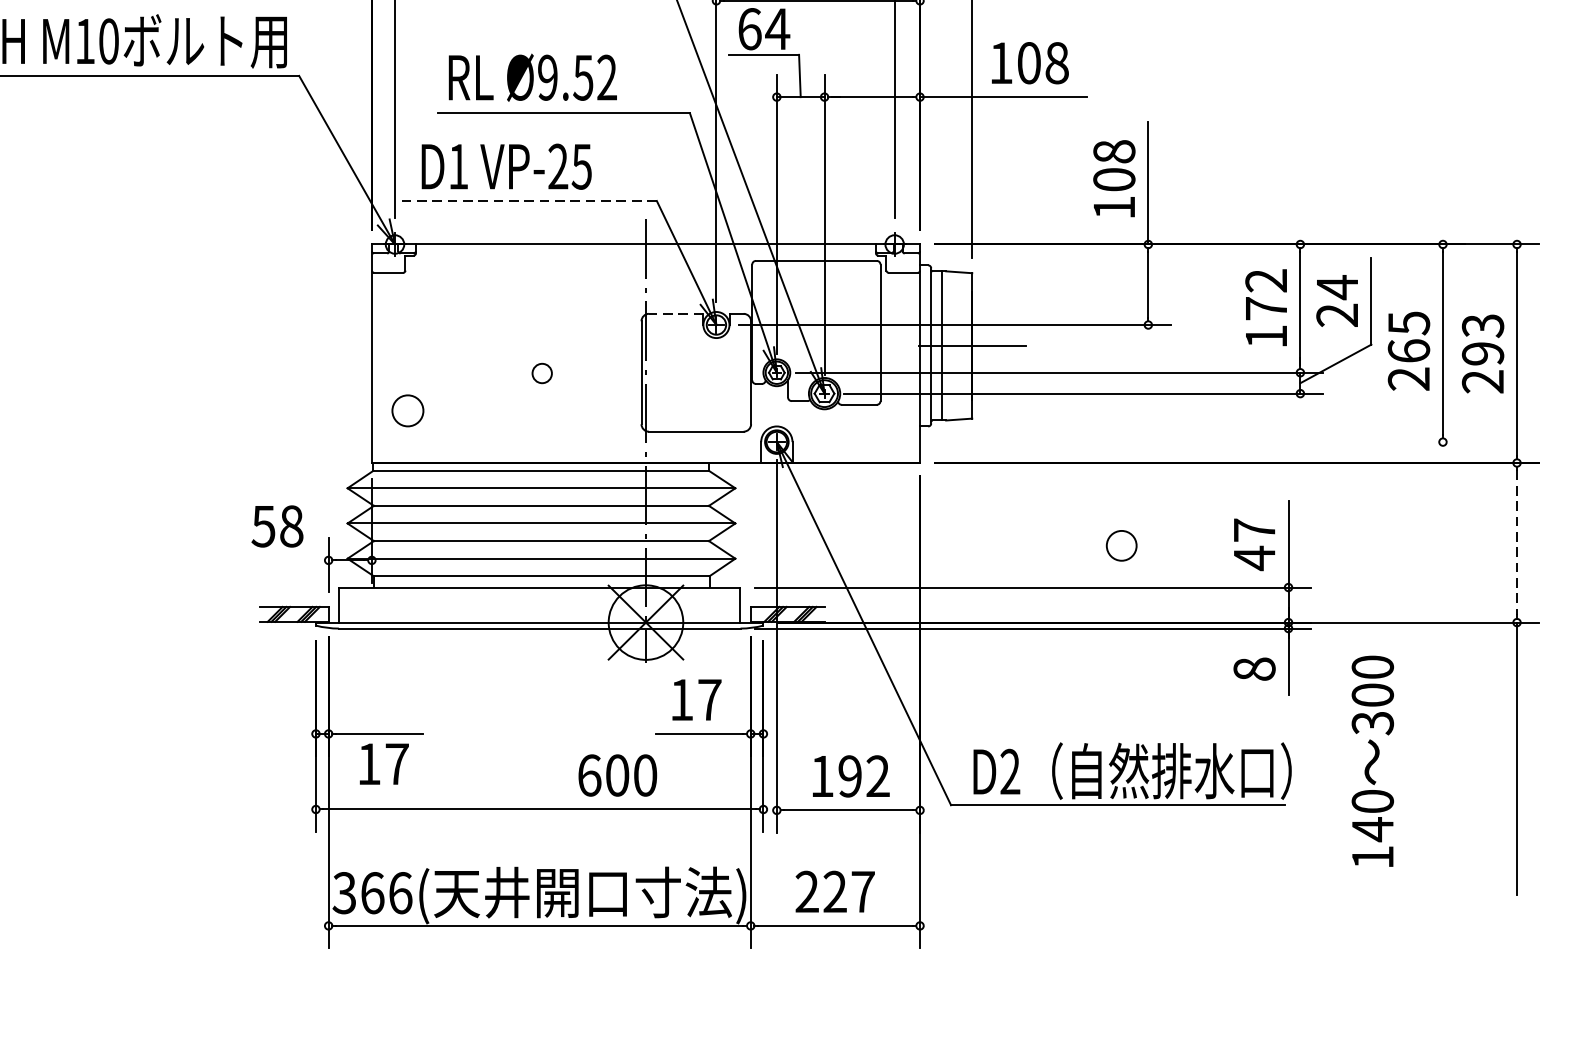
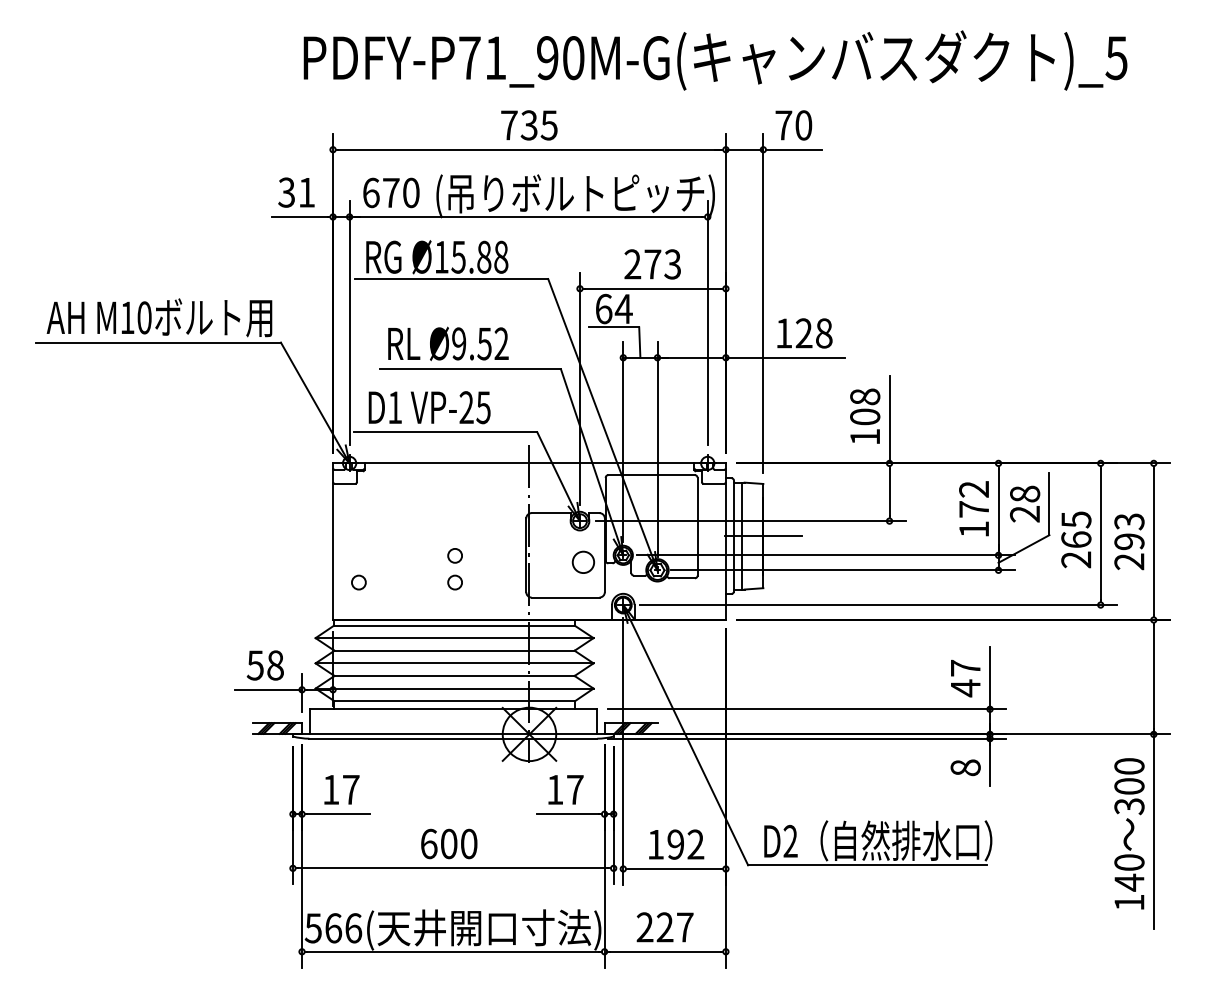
text: (1028, 63) -> (803, 333), 108 -> 128
line: (528, 201) -> (445, 432), dashed -> solid
text: (1338, 287) -> (1025, 494), 24 -> 28
line: (676, 314) -> (551, 513), dashed -> solid
circle: (407, 410) -> (358, 582), size x0.62
circle: (541, 410) -> (454, 582), added
line: (1131, 442) -> (877, 605), added
line: (1516, 543) -> (1153, 677), dashed -> solid
circle: (1120, 544) -> (582, 561), moved
line: (281, 559) -> (268, 689), added
text: (1372, 760) -> (1129, 833), moved
text: (383, 763) -> (341, 789), moved
text: (618, 774) -> (449, 843), moved
text: (344, 893) -> (313, 928), 366( -> 566(

